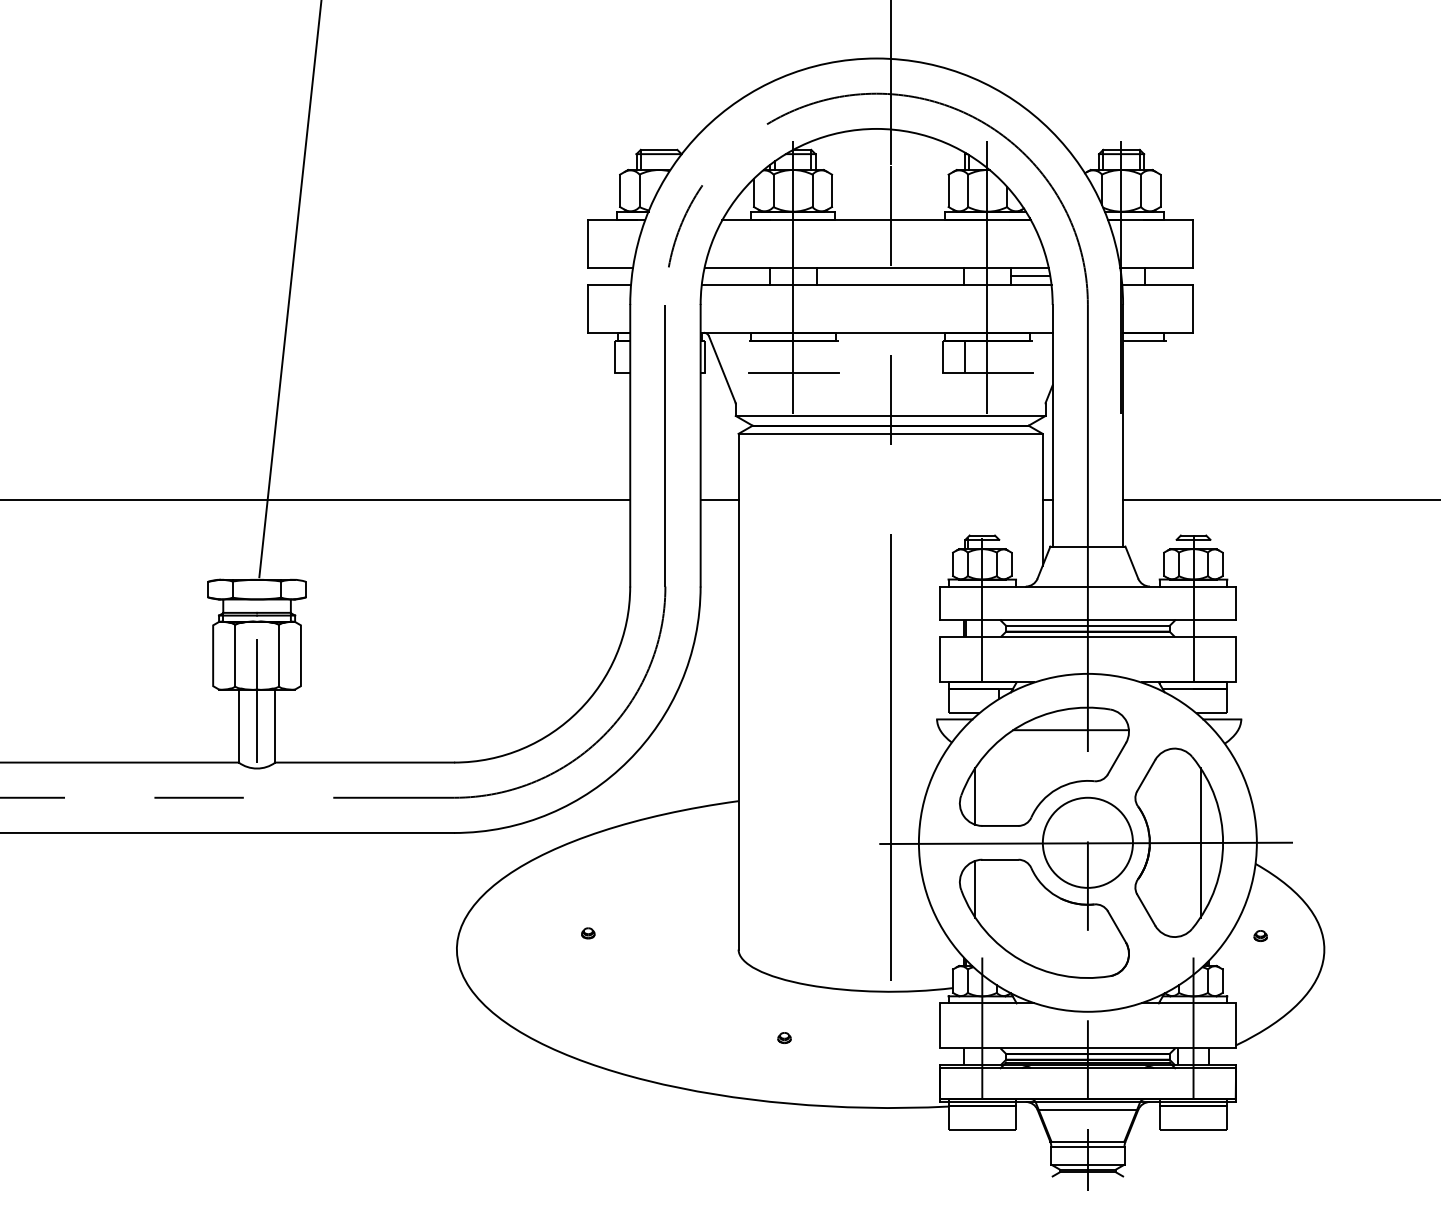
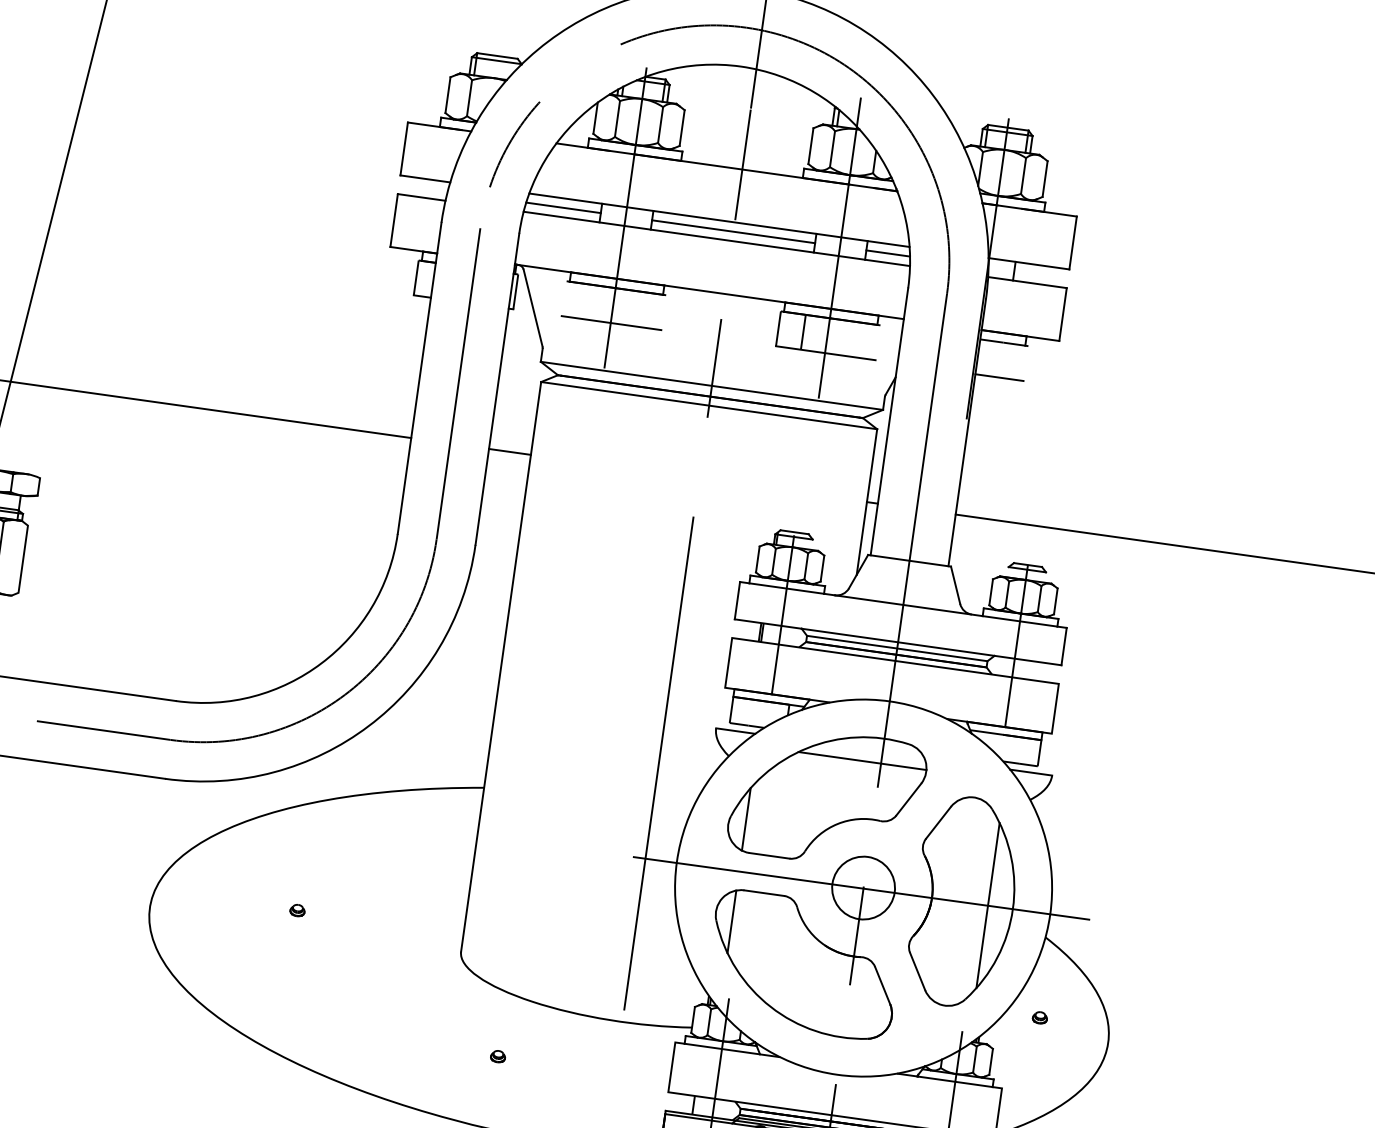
line: (736, 276) -> (563, 207), added
line: (890, 276) -> (733, 231), added
line: (1144, 372) -> (999, 377), added
circle: (1087, 842) -> (863, 887), size x0.62

